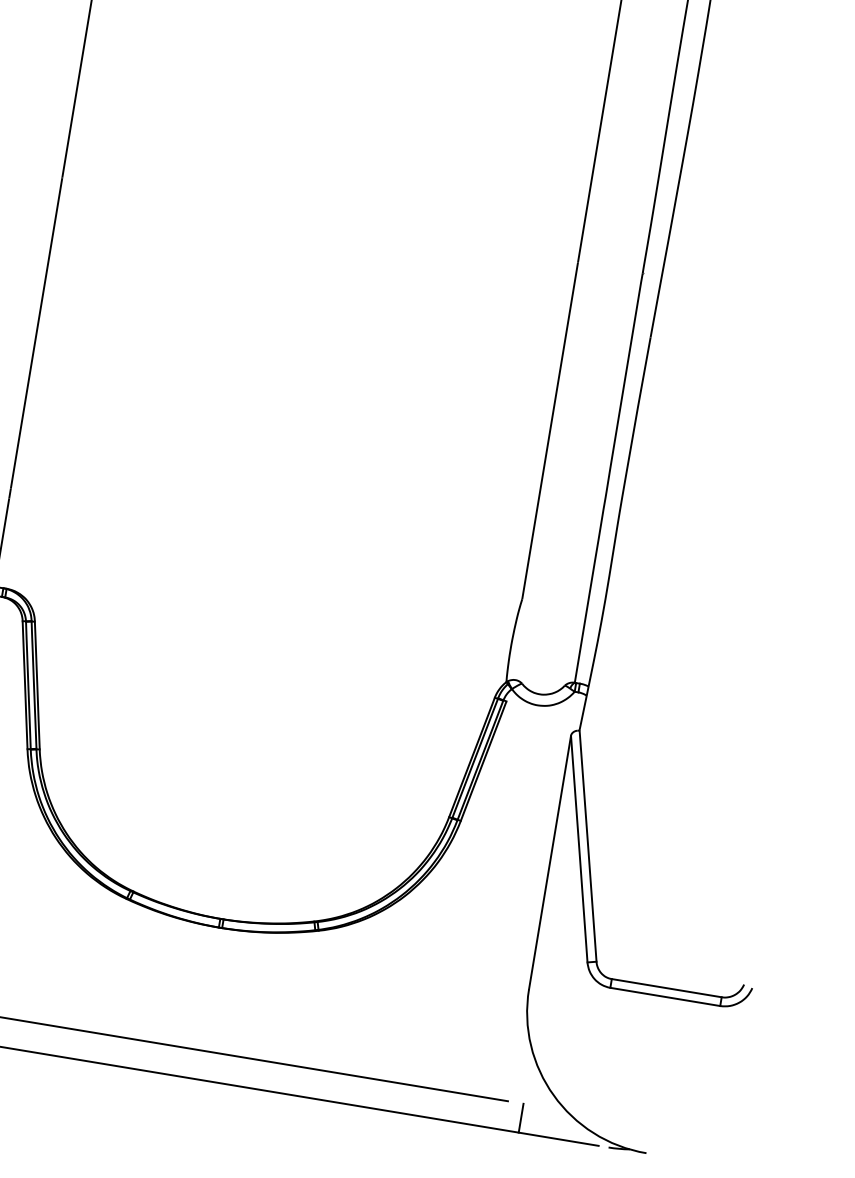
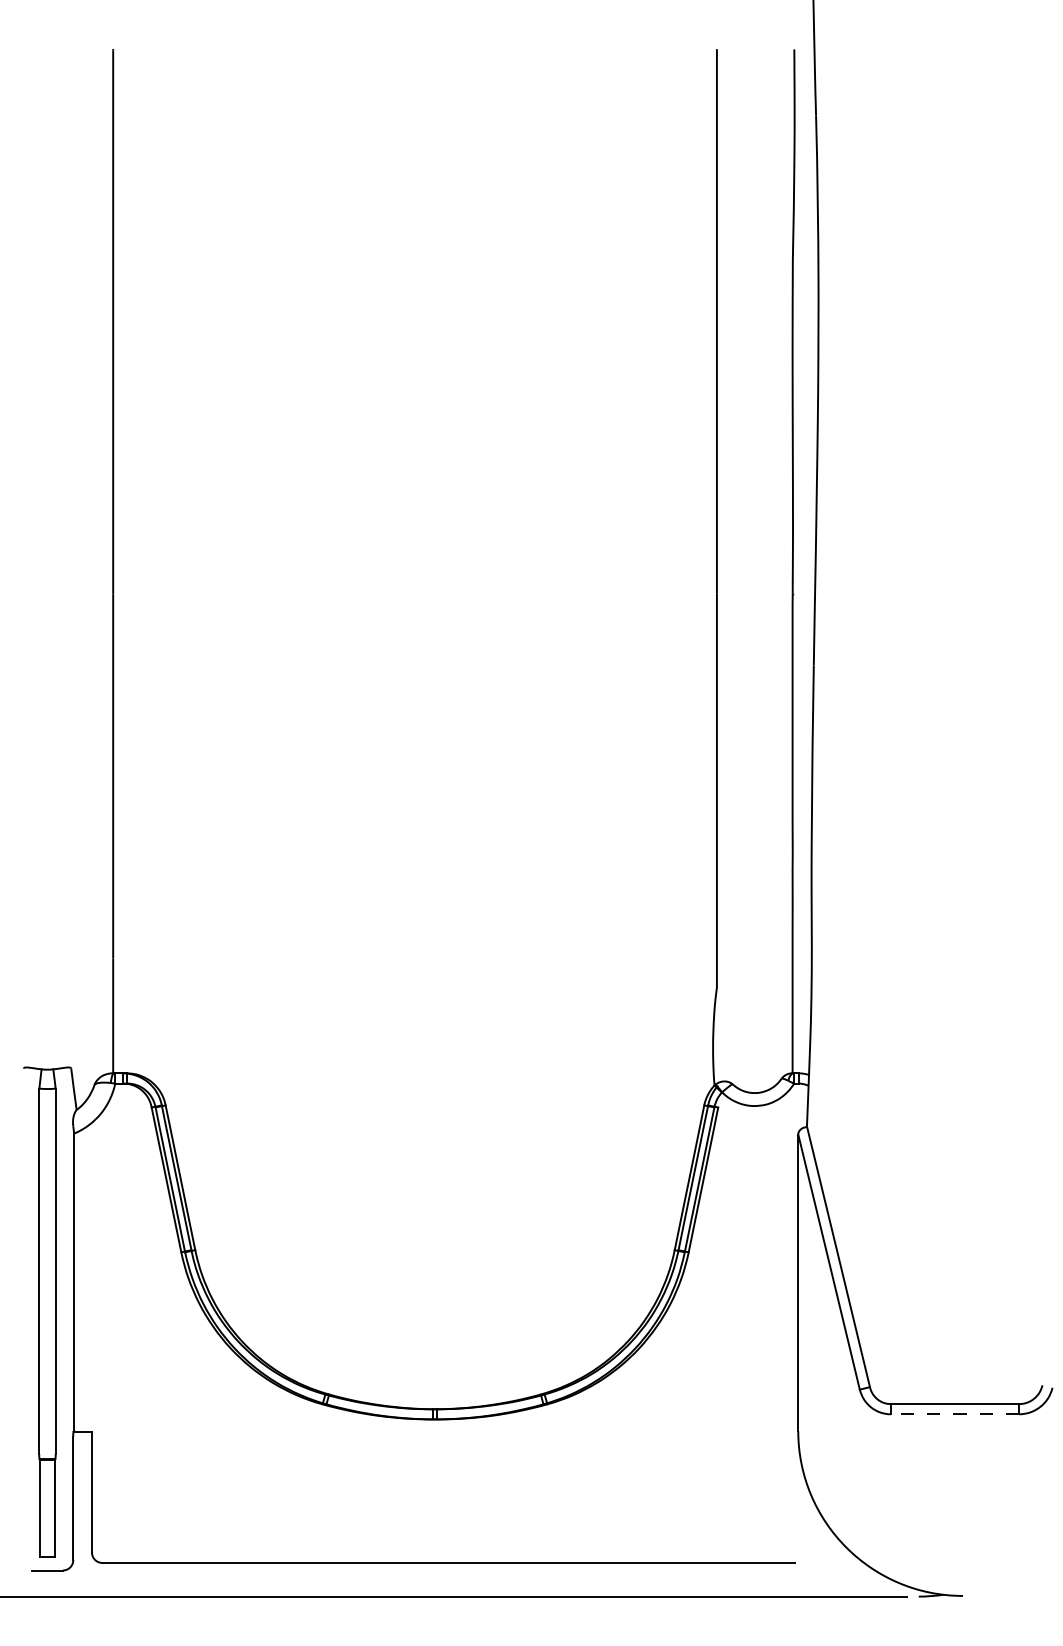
line: (664, 997) -> (954, 1414), solid -> dashed
line: (521, 1118) -> (813, 1579), removed

